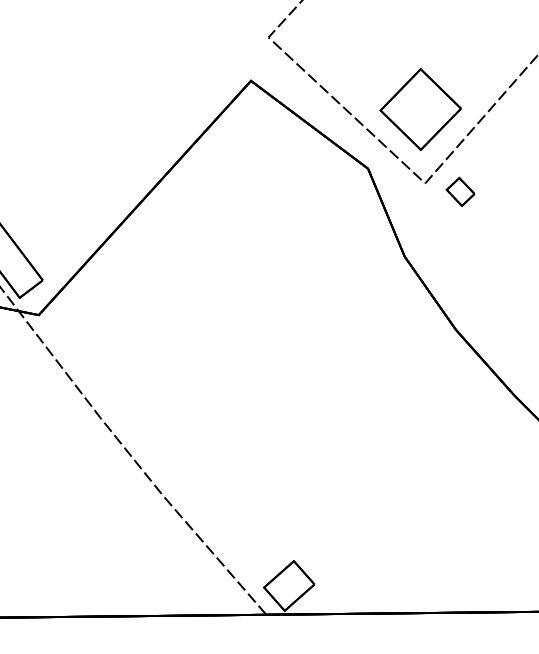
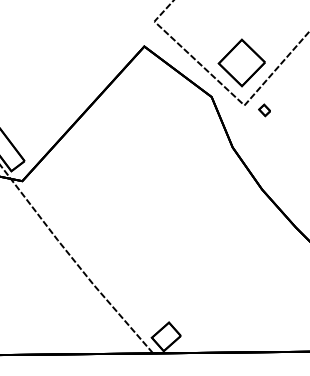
part: (459, 192) -> (264, 110), size x0.7

